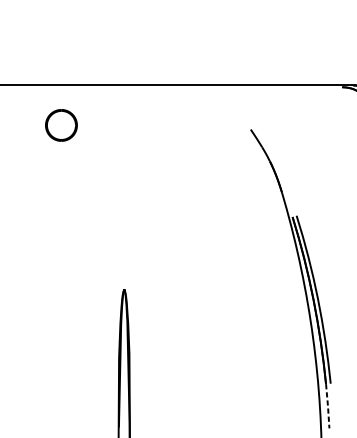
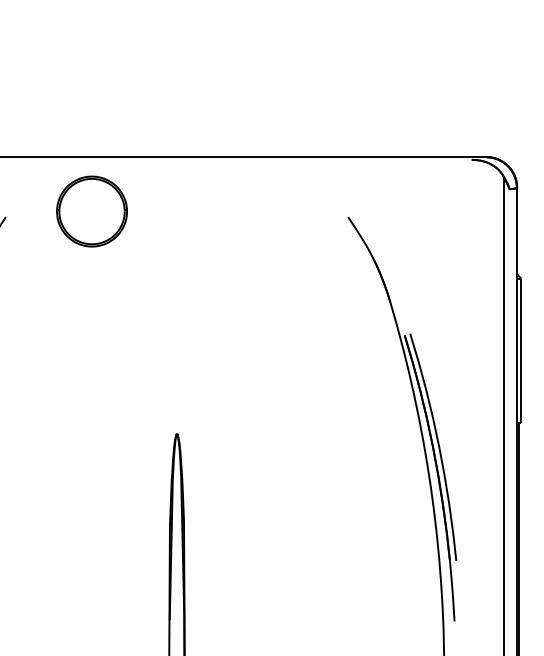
part: (61, 125) -> (91, 211), size x1.67
line: (327, 406) -> (452, 591), dashed -> solid

